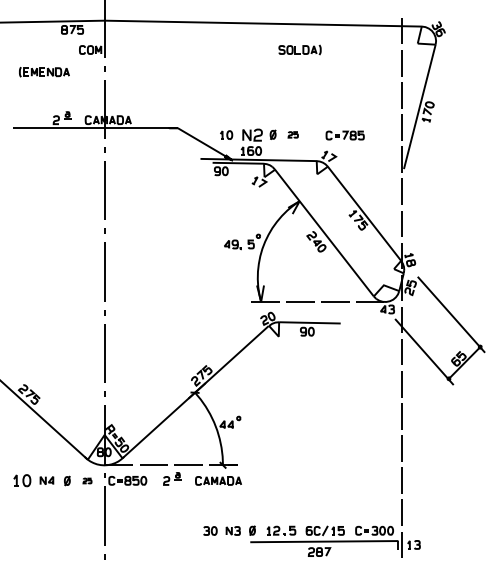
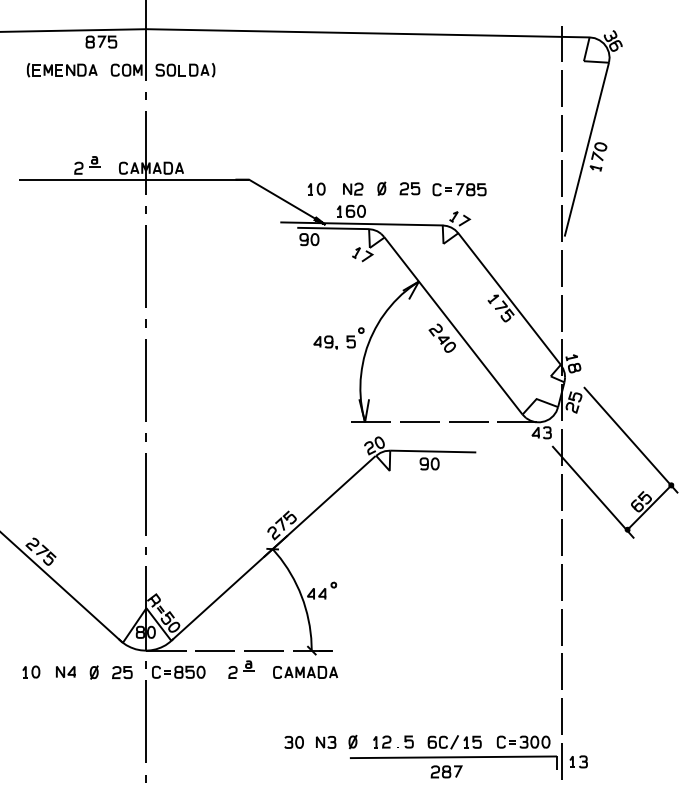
part: (300, 50) -> (185, 70), moved
part: (44, 72) -> (62, 70), moved
part: (252, 134) -> (353, 188), size x0.71
part: (292, 134) -> (409, 188), size x1.43
part: (345, 135) -> (459, 189), moved
part: (22, 480) -> (31, 671), size x0.71
part: (87, 480) -> (122, 672), size x1.67

